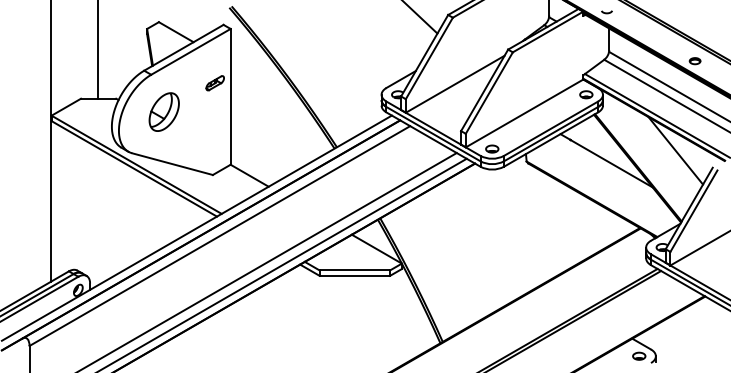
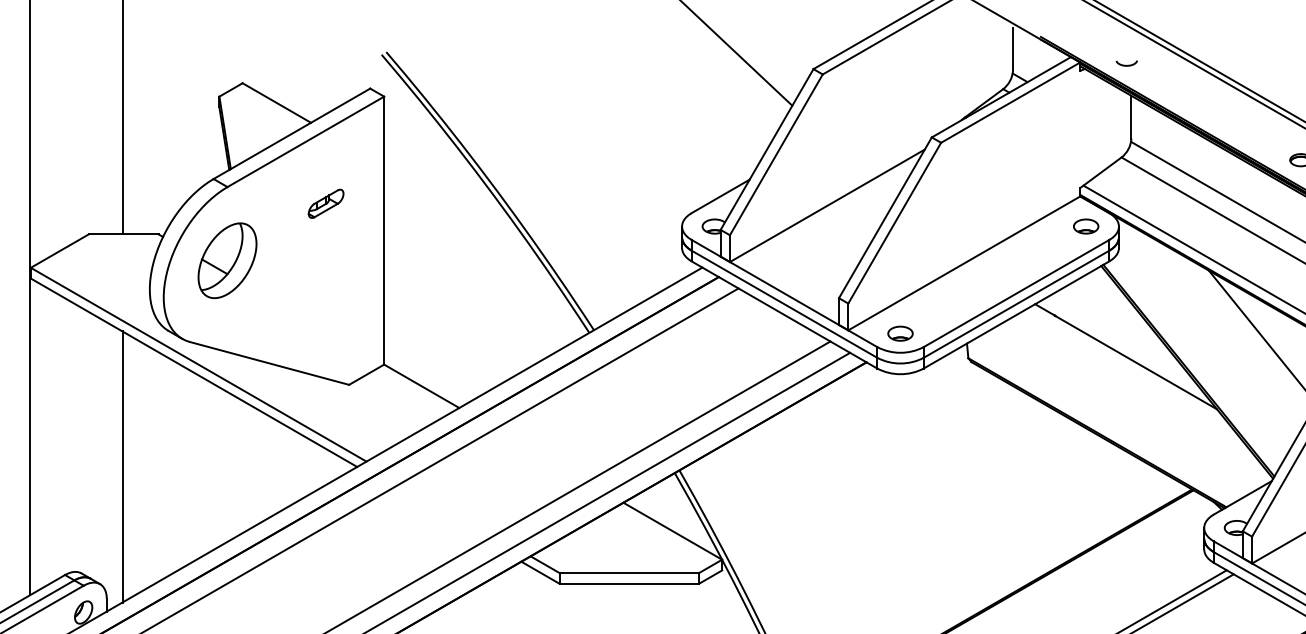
part: (214, 83) -> (324, 204), moved
part: (163, 111) -> (226, 259), moved
line: (98, 216) -> (123, 466), added

